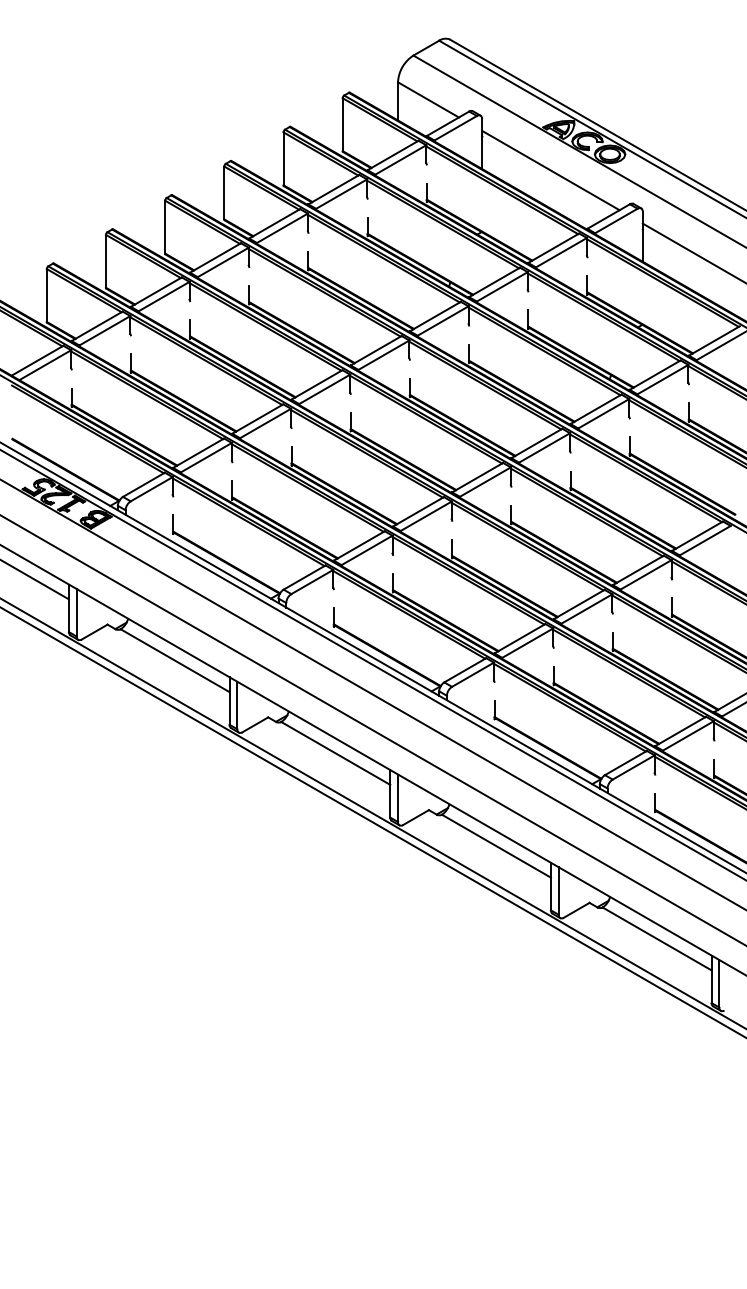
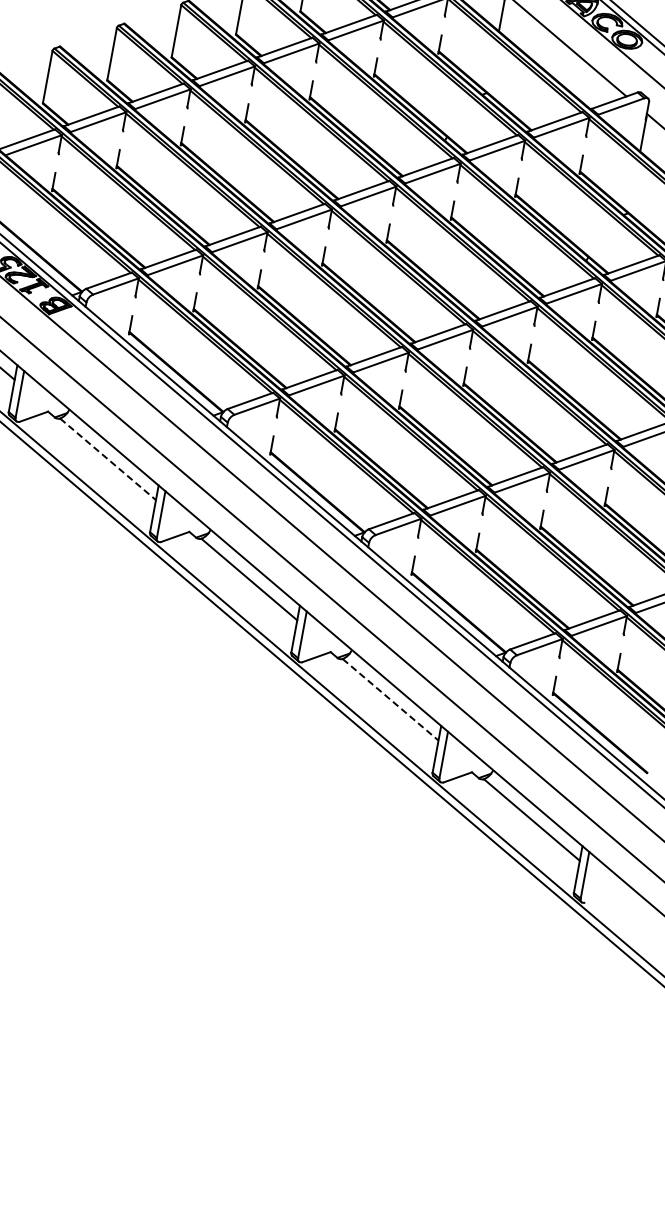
line: (175, 660) -> (108, 459), solid -> dashed
line: (496, 846) -> (390, 700), solid -> dashed

